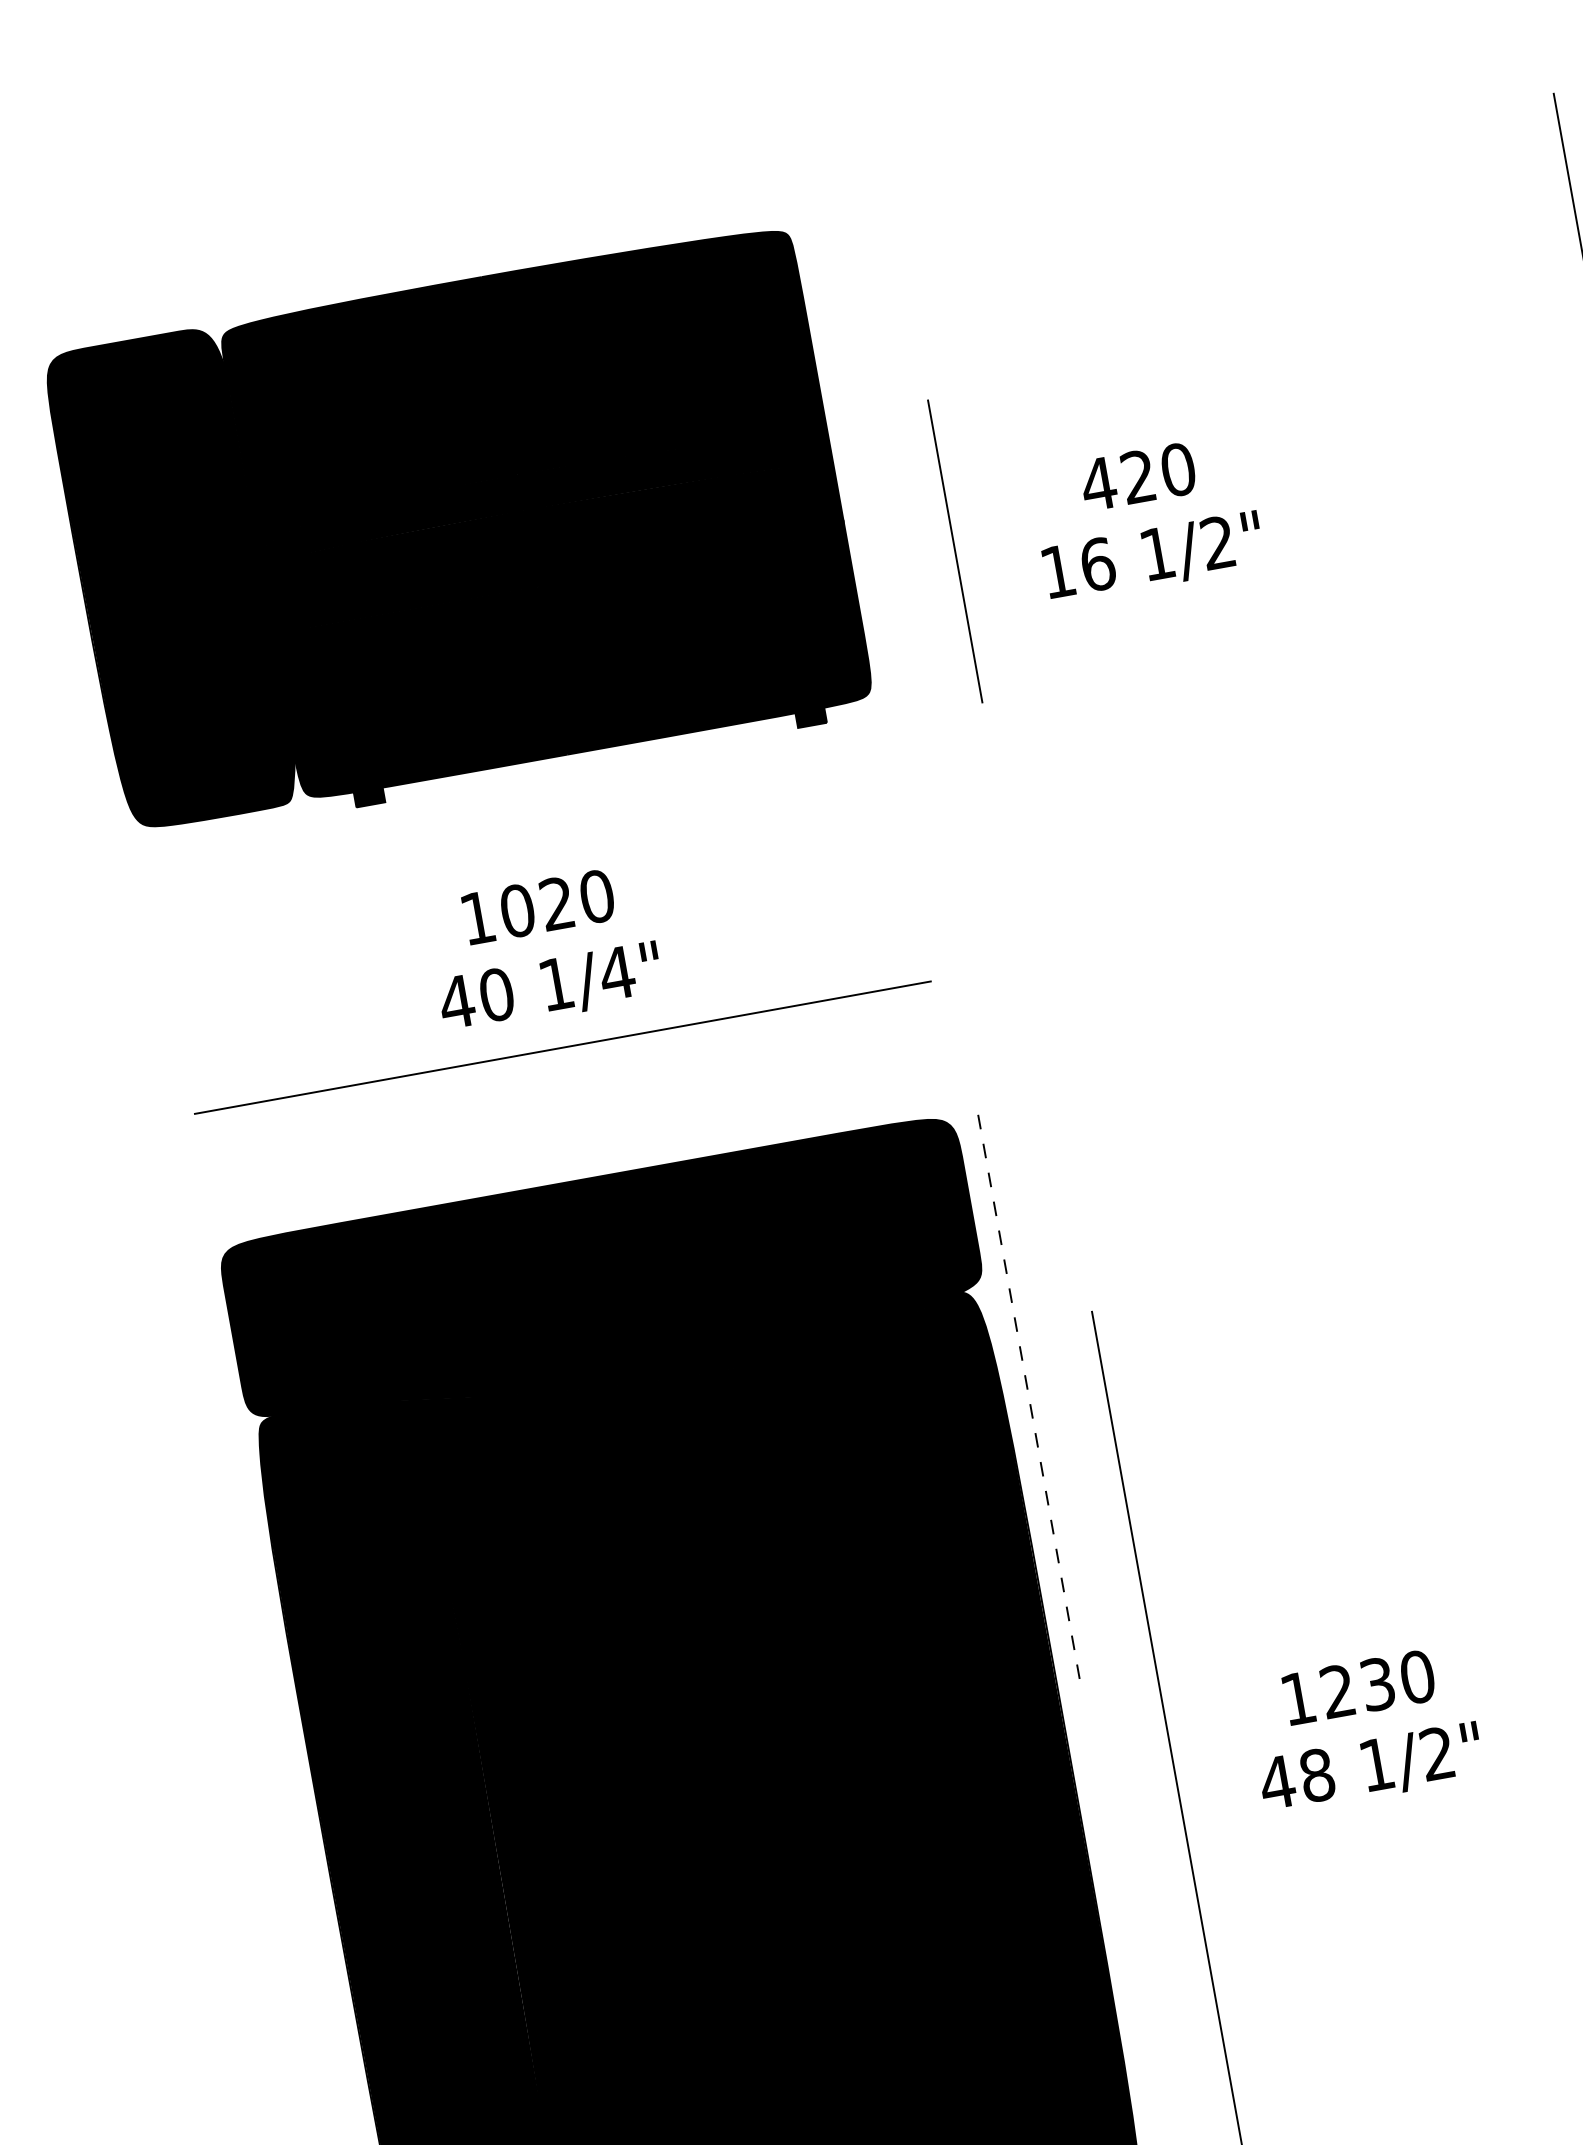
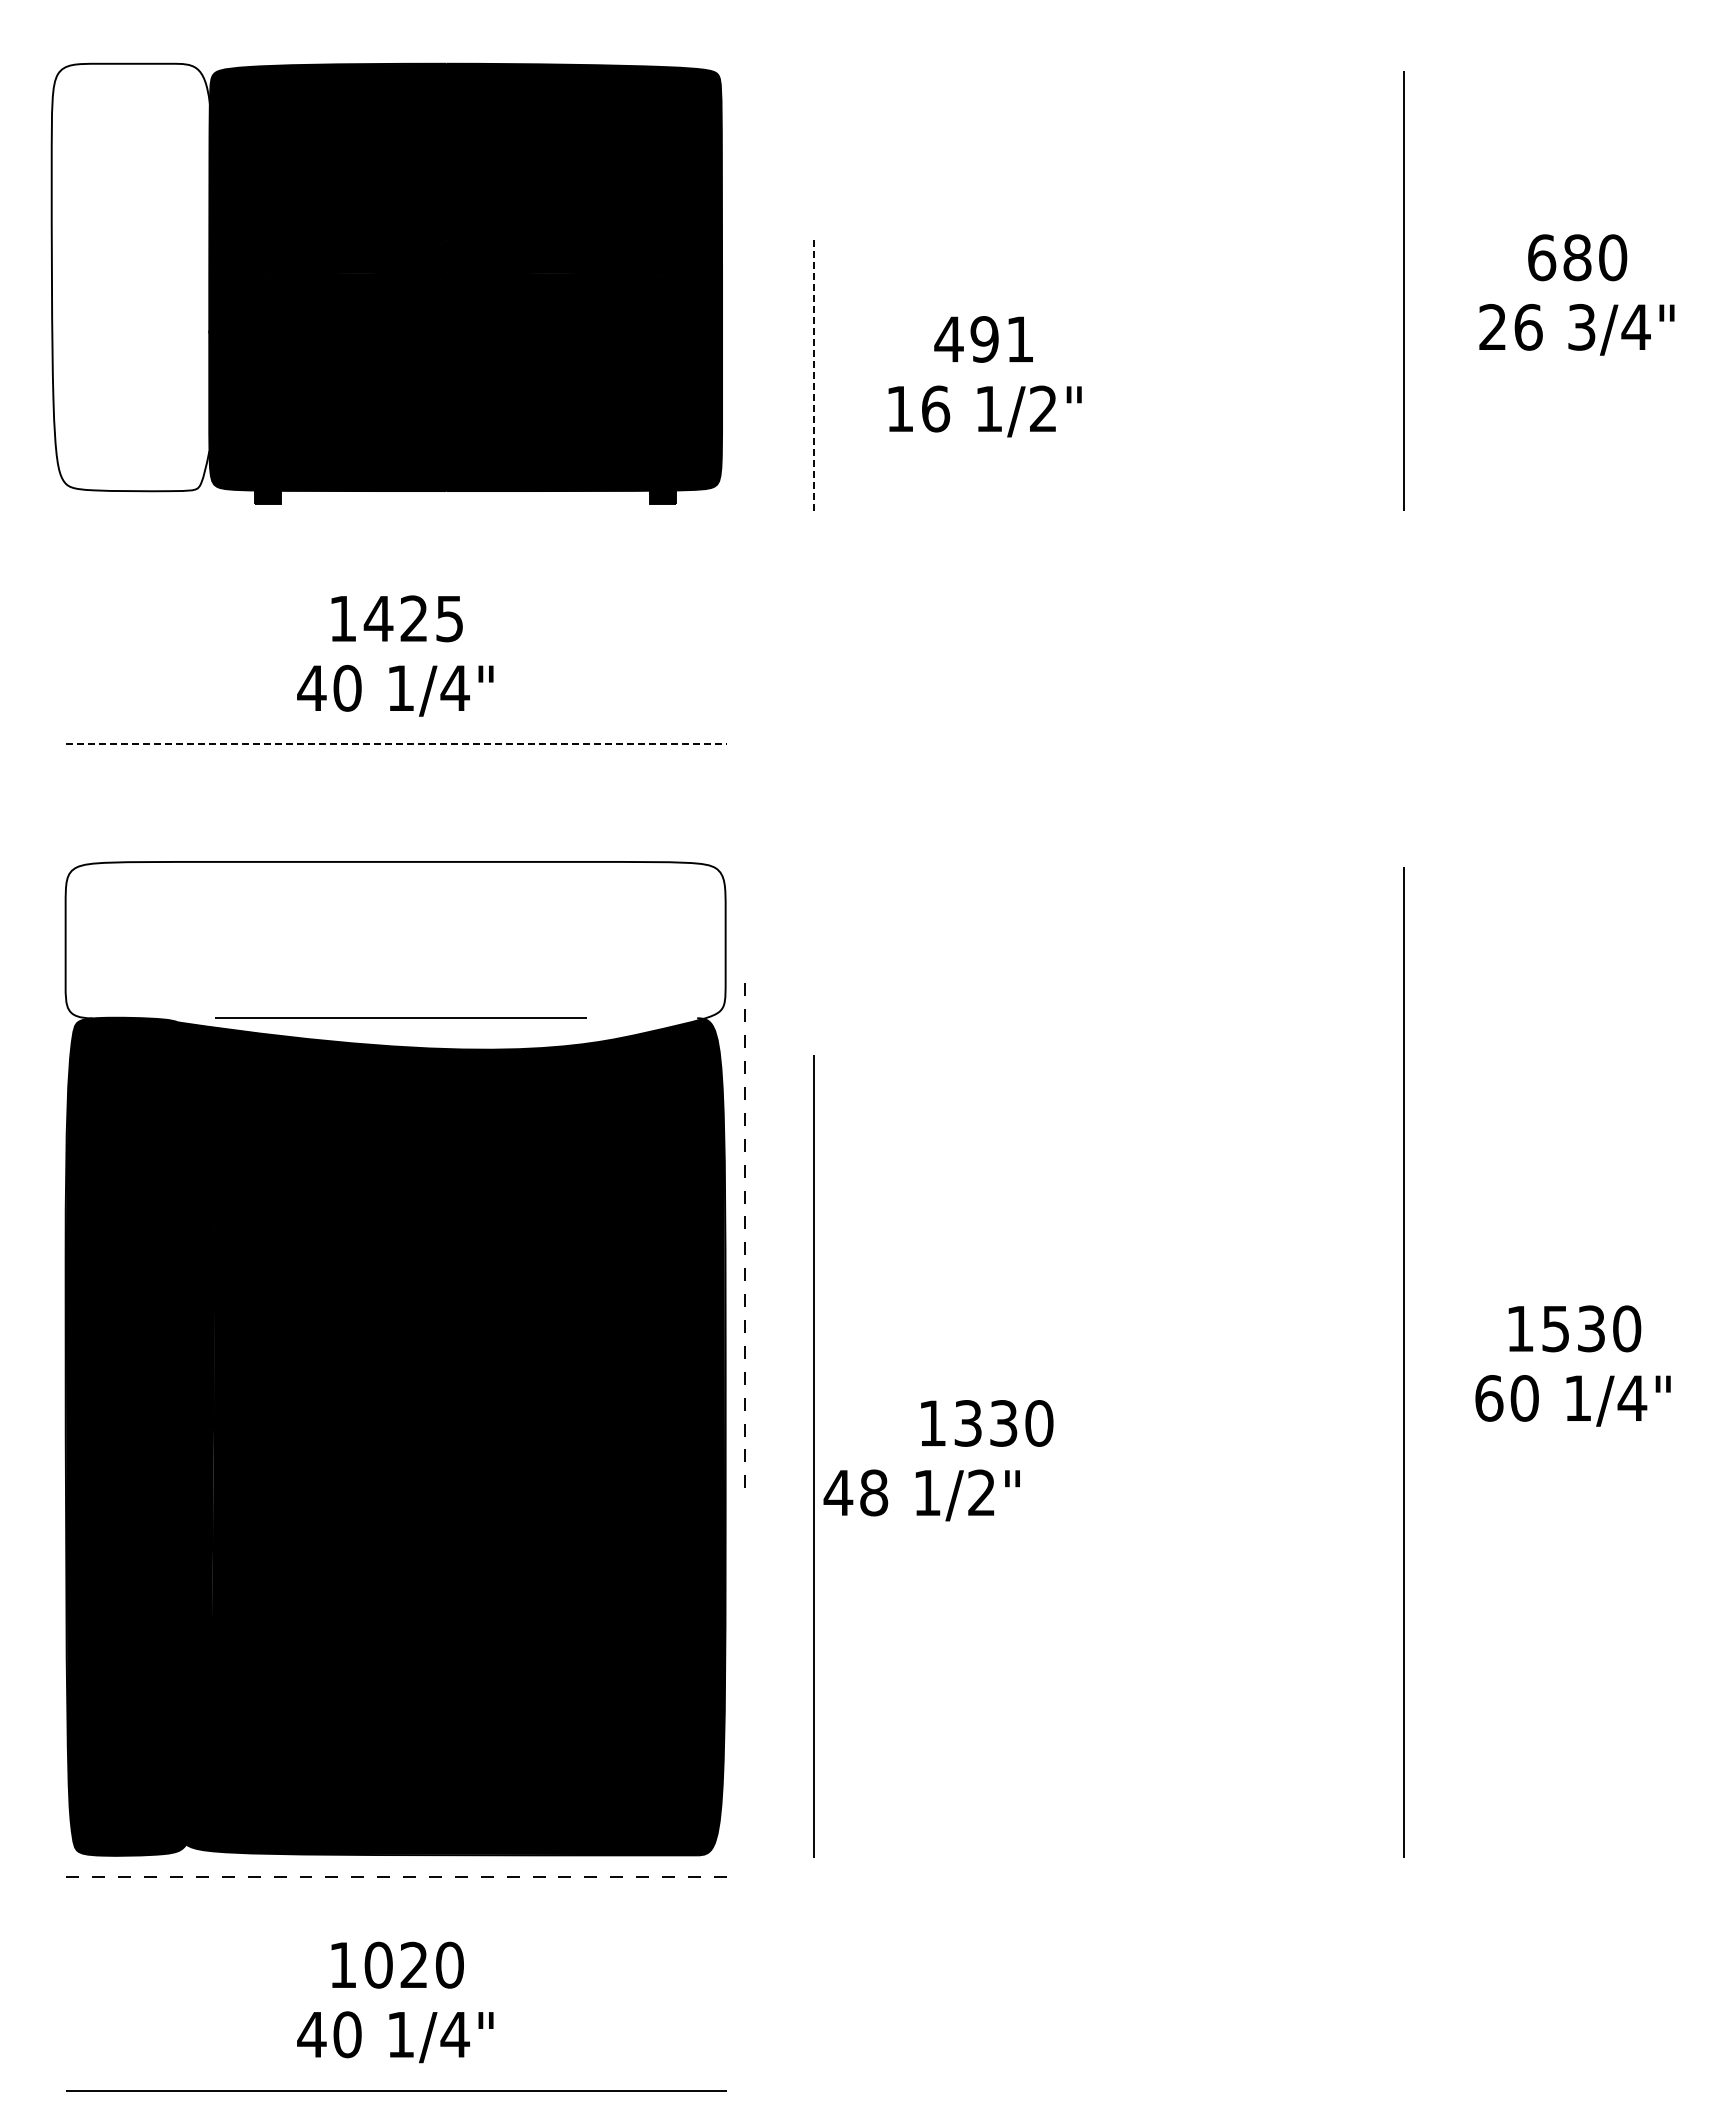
text: (1158, 473) -> (1002, 339), 420 -> 491
line: (955, 551) -> (814, 375), solid -> dashed
fill: (171, 579) -> (130, 277), removed
text: (556, 903) -> (413, 618), 1020 -> 1425
line: (563, 1047) -> (397, 744), solid -> dashed
fill: (604, 1283) -> (395, 955), removed
line: (1026, 1388) -> (744, 1228), moved
text: (1337, 1691) -> (967, 1423), 1230 -> 1330
text: (1370, 1768) -> (921, 1495), moved

